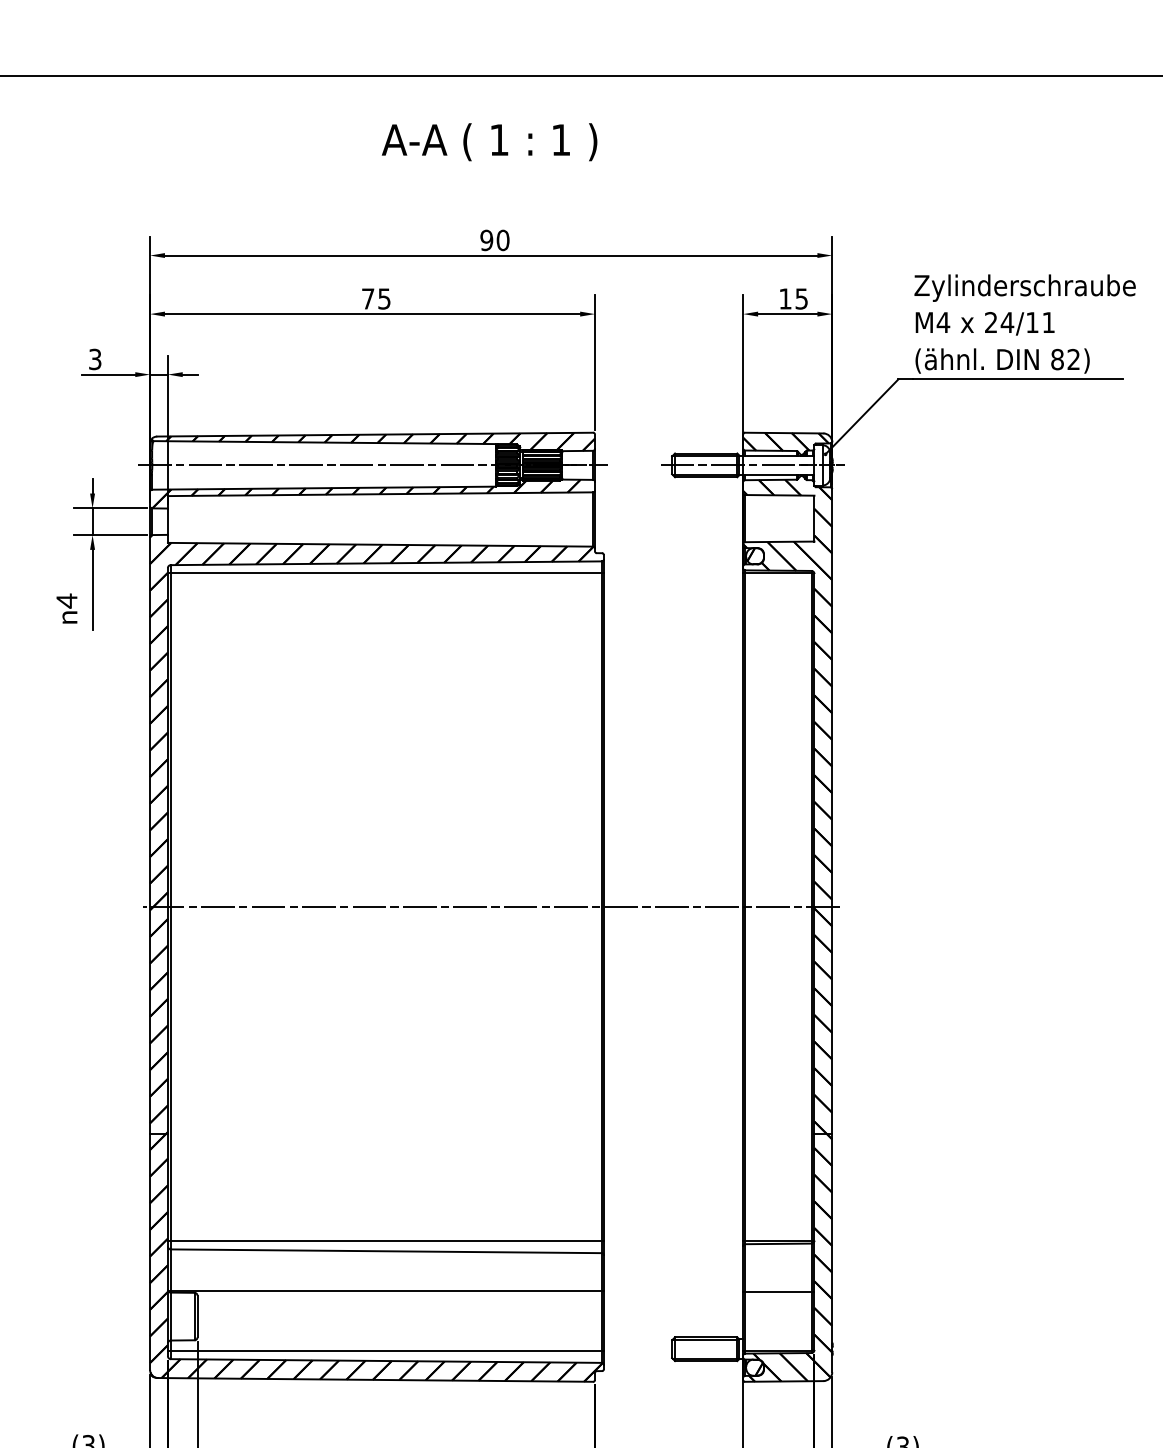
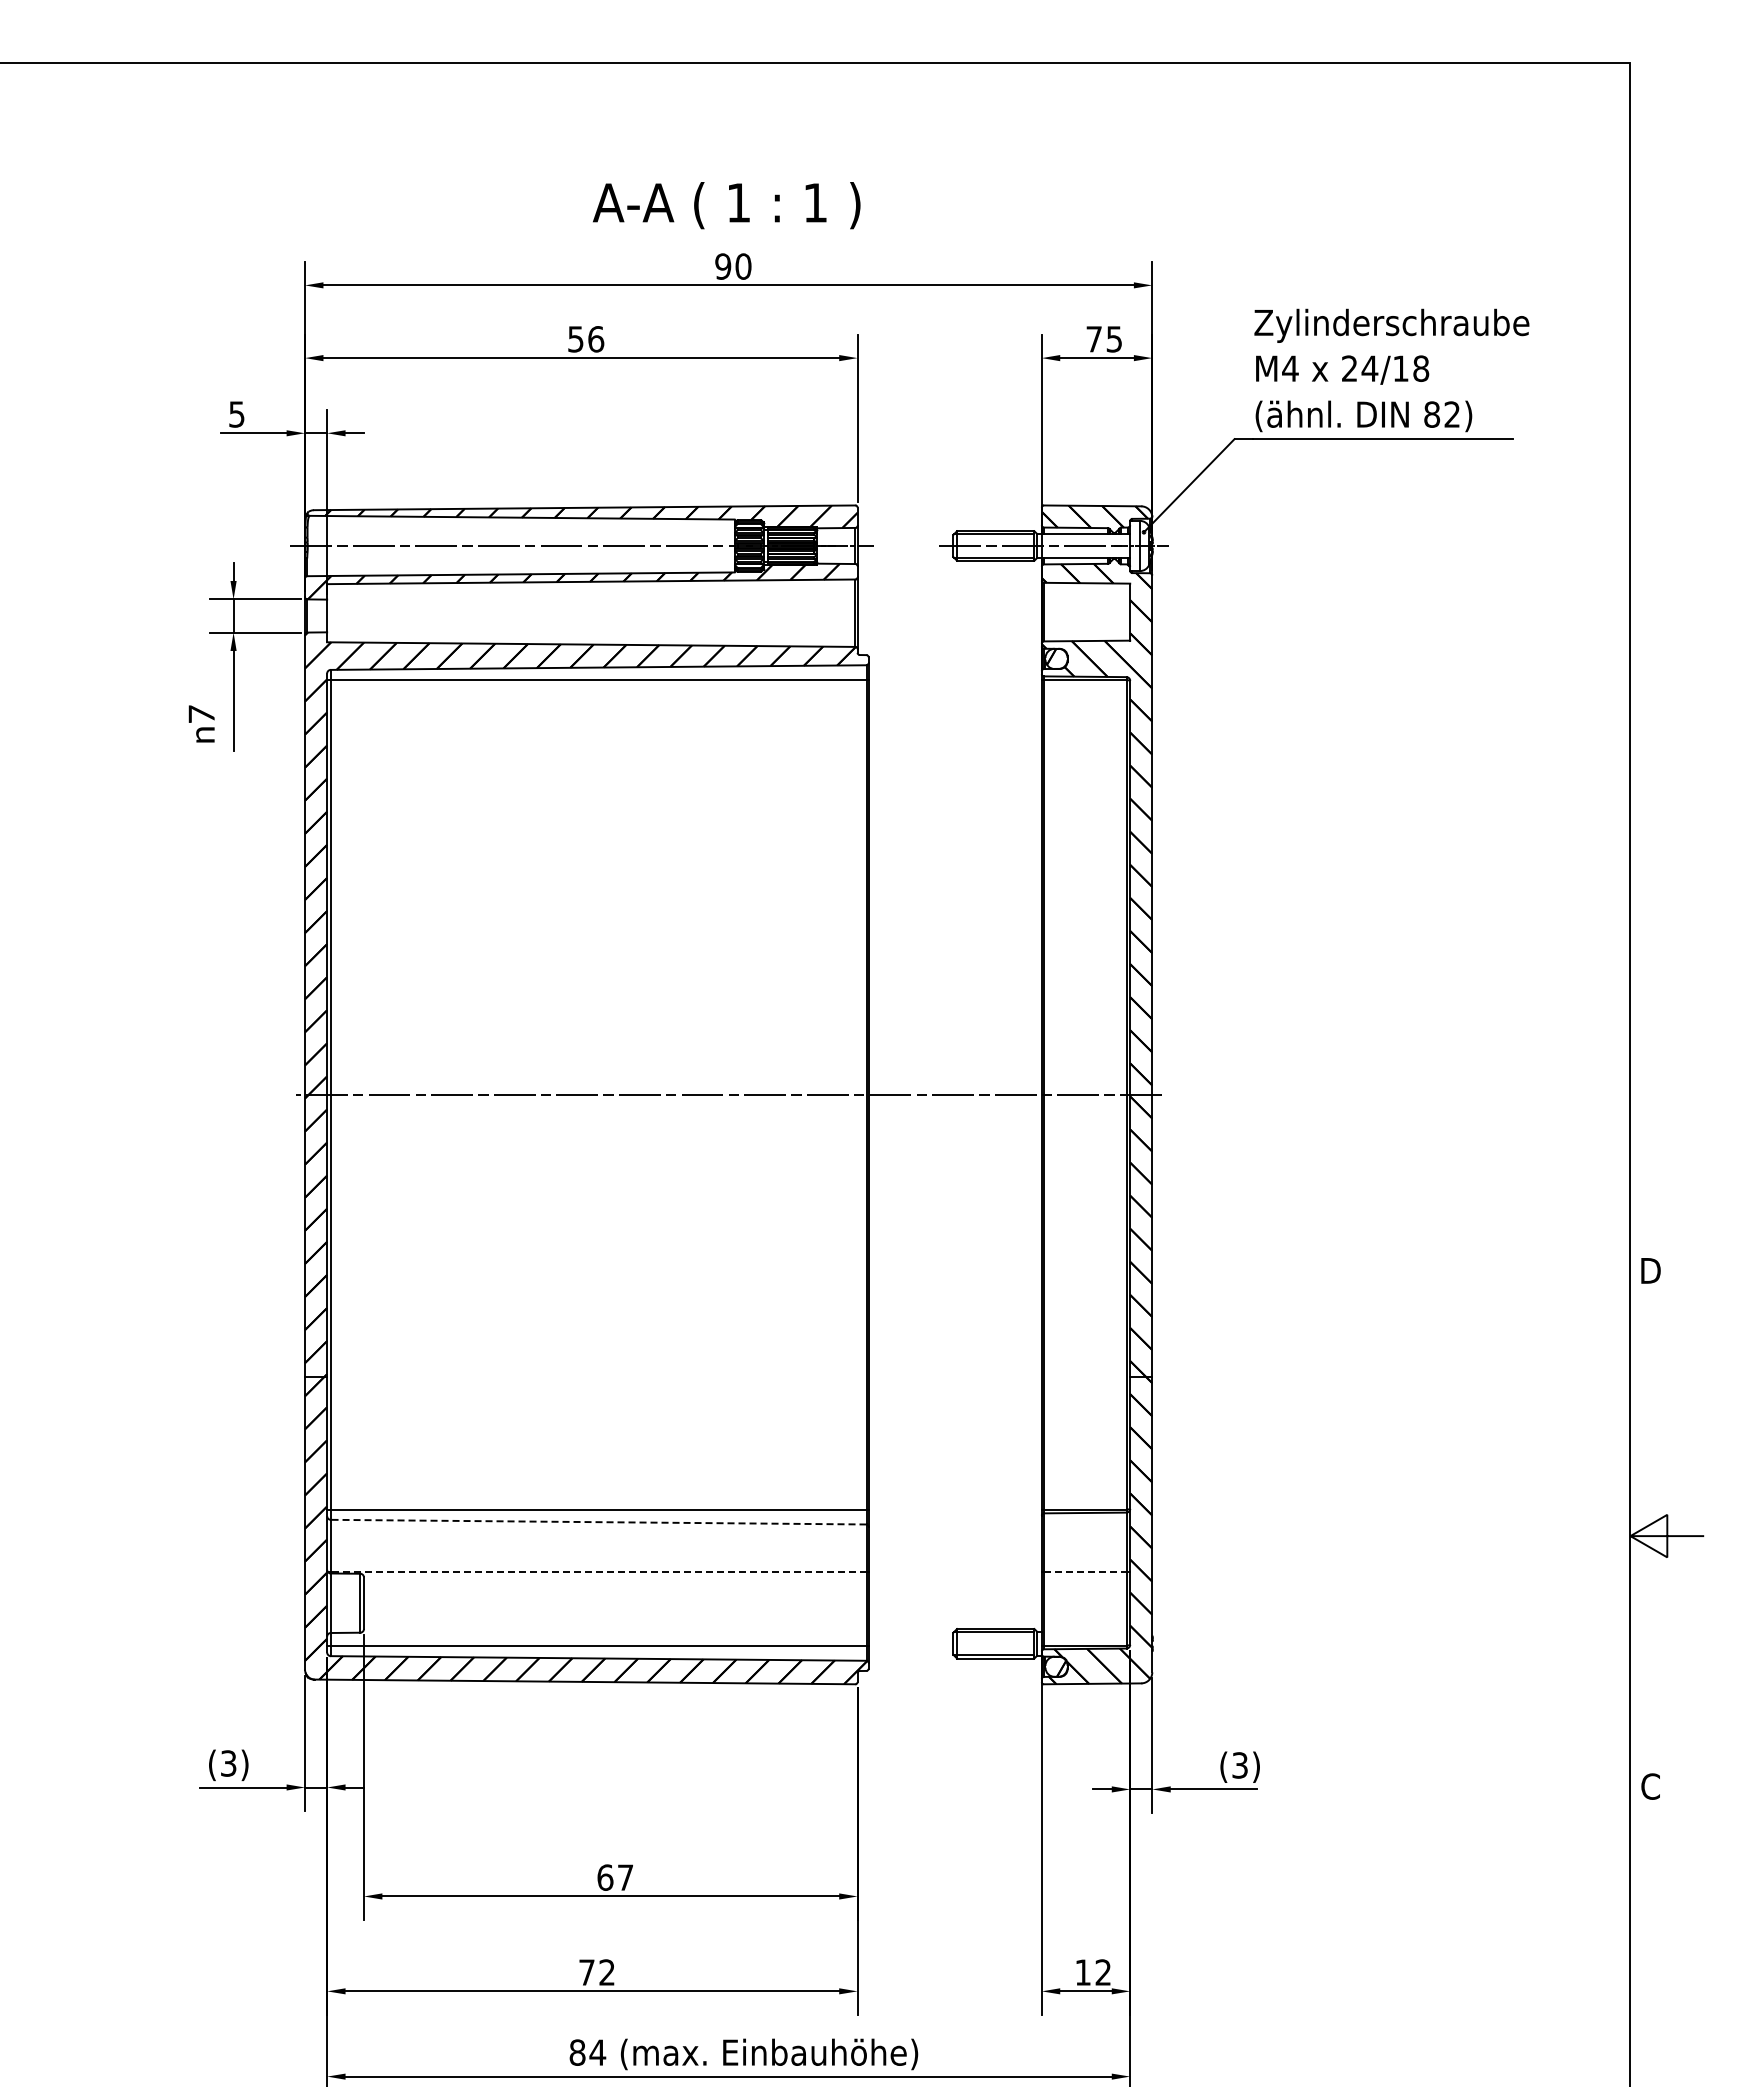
text: (489, 142) -> (726, 205), moved
text: (376, 299) -> (586, 339), 75 -> 56
text: (784, 299) -> (1093, 339), 15 -> 75
text: (1048, 322) -> (1421, 368), 24/11 -> 24/18
text: (95, 358) -> (237, 413), 3 -> 5
text: (66, 601) -> (201, 714), 4 -> 7
line: (386, 1251) -> (598, 1522), solid -> dashed
line: (386, 1291) -> (598, 1571), solid -> dashed
line: (778, 1291) -> (1085, 1572), solid -> dashed

